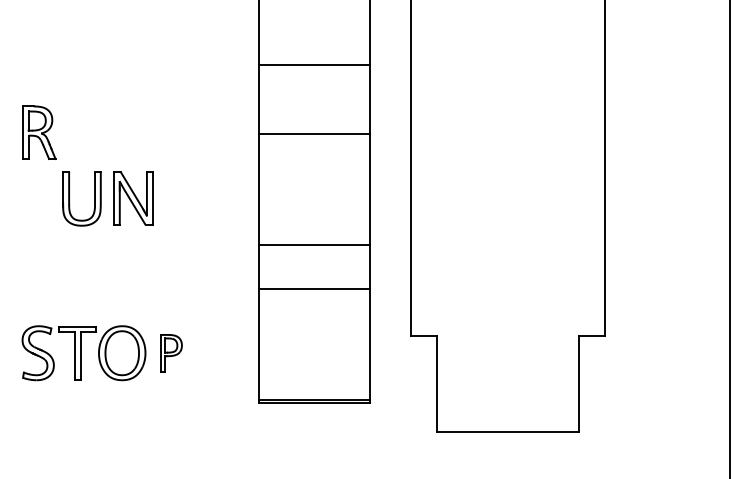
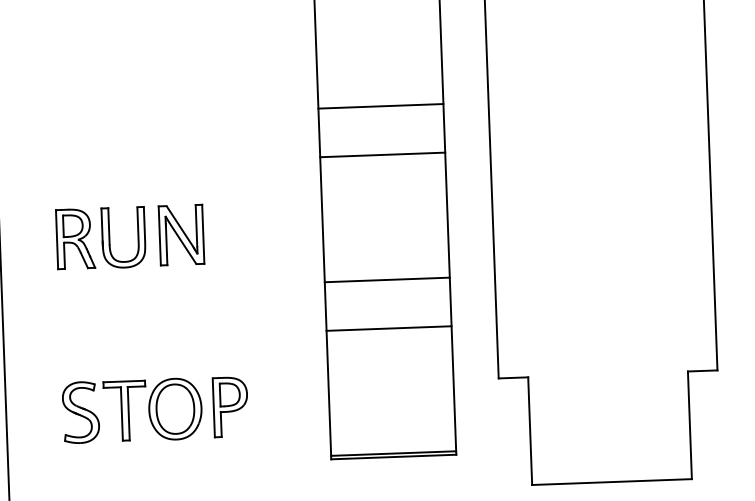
line: (314, 64) -> (380, 106), moved
part: (39, 132) -> (76, 238), moved
part: (171, 353) -> (230, 407), size x1.43

